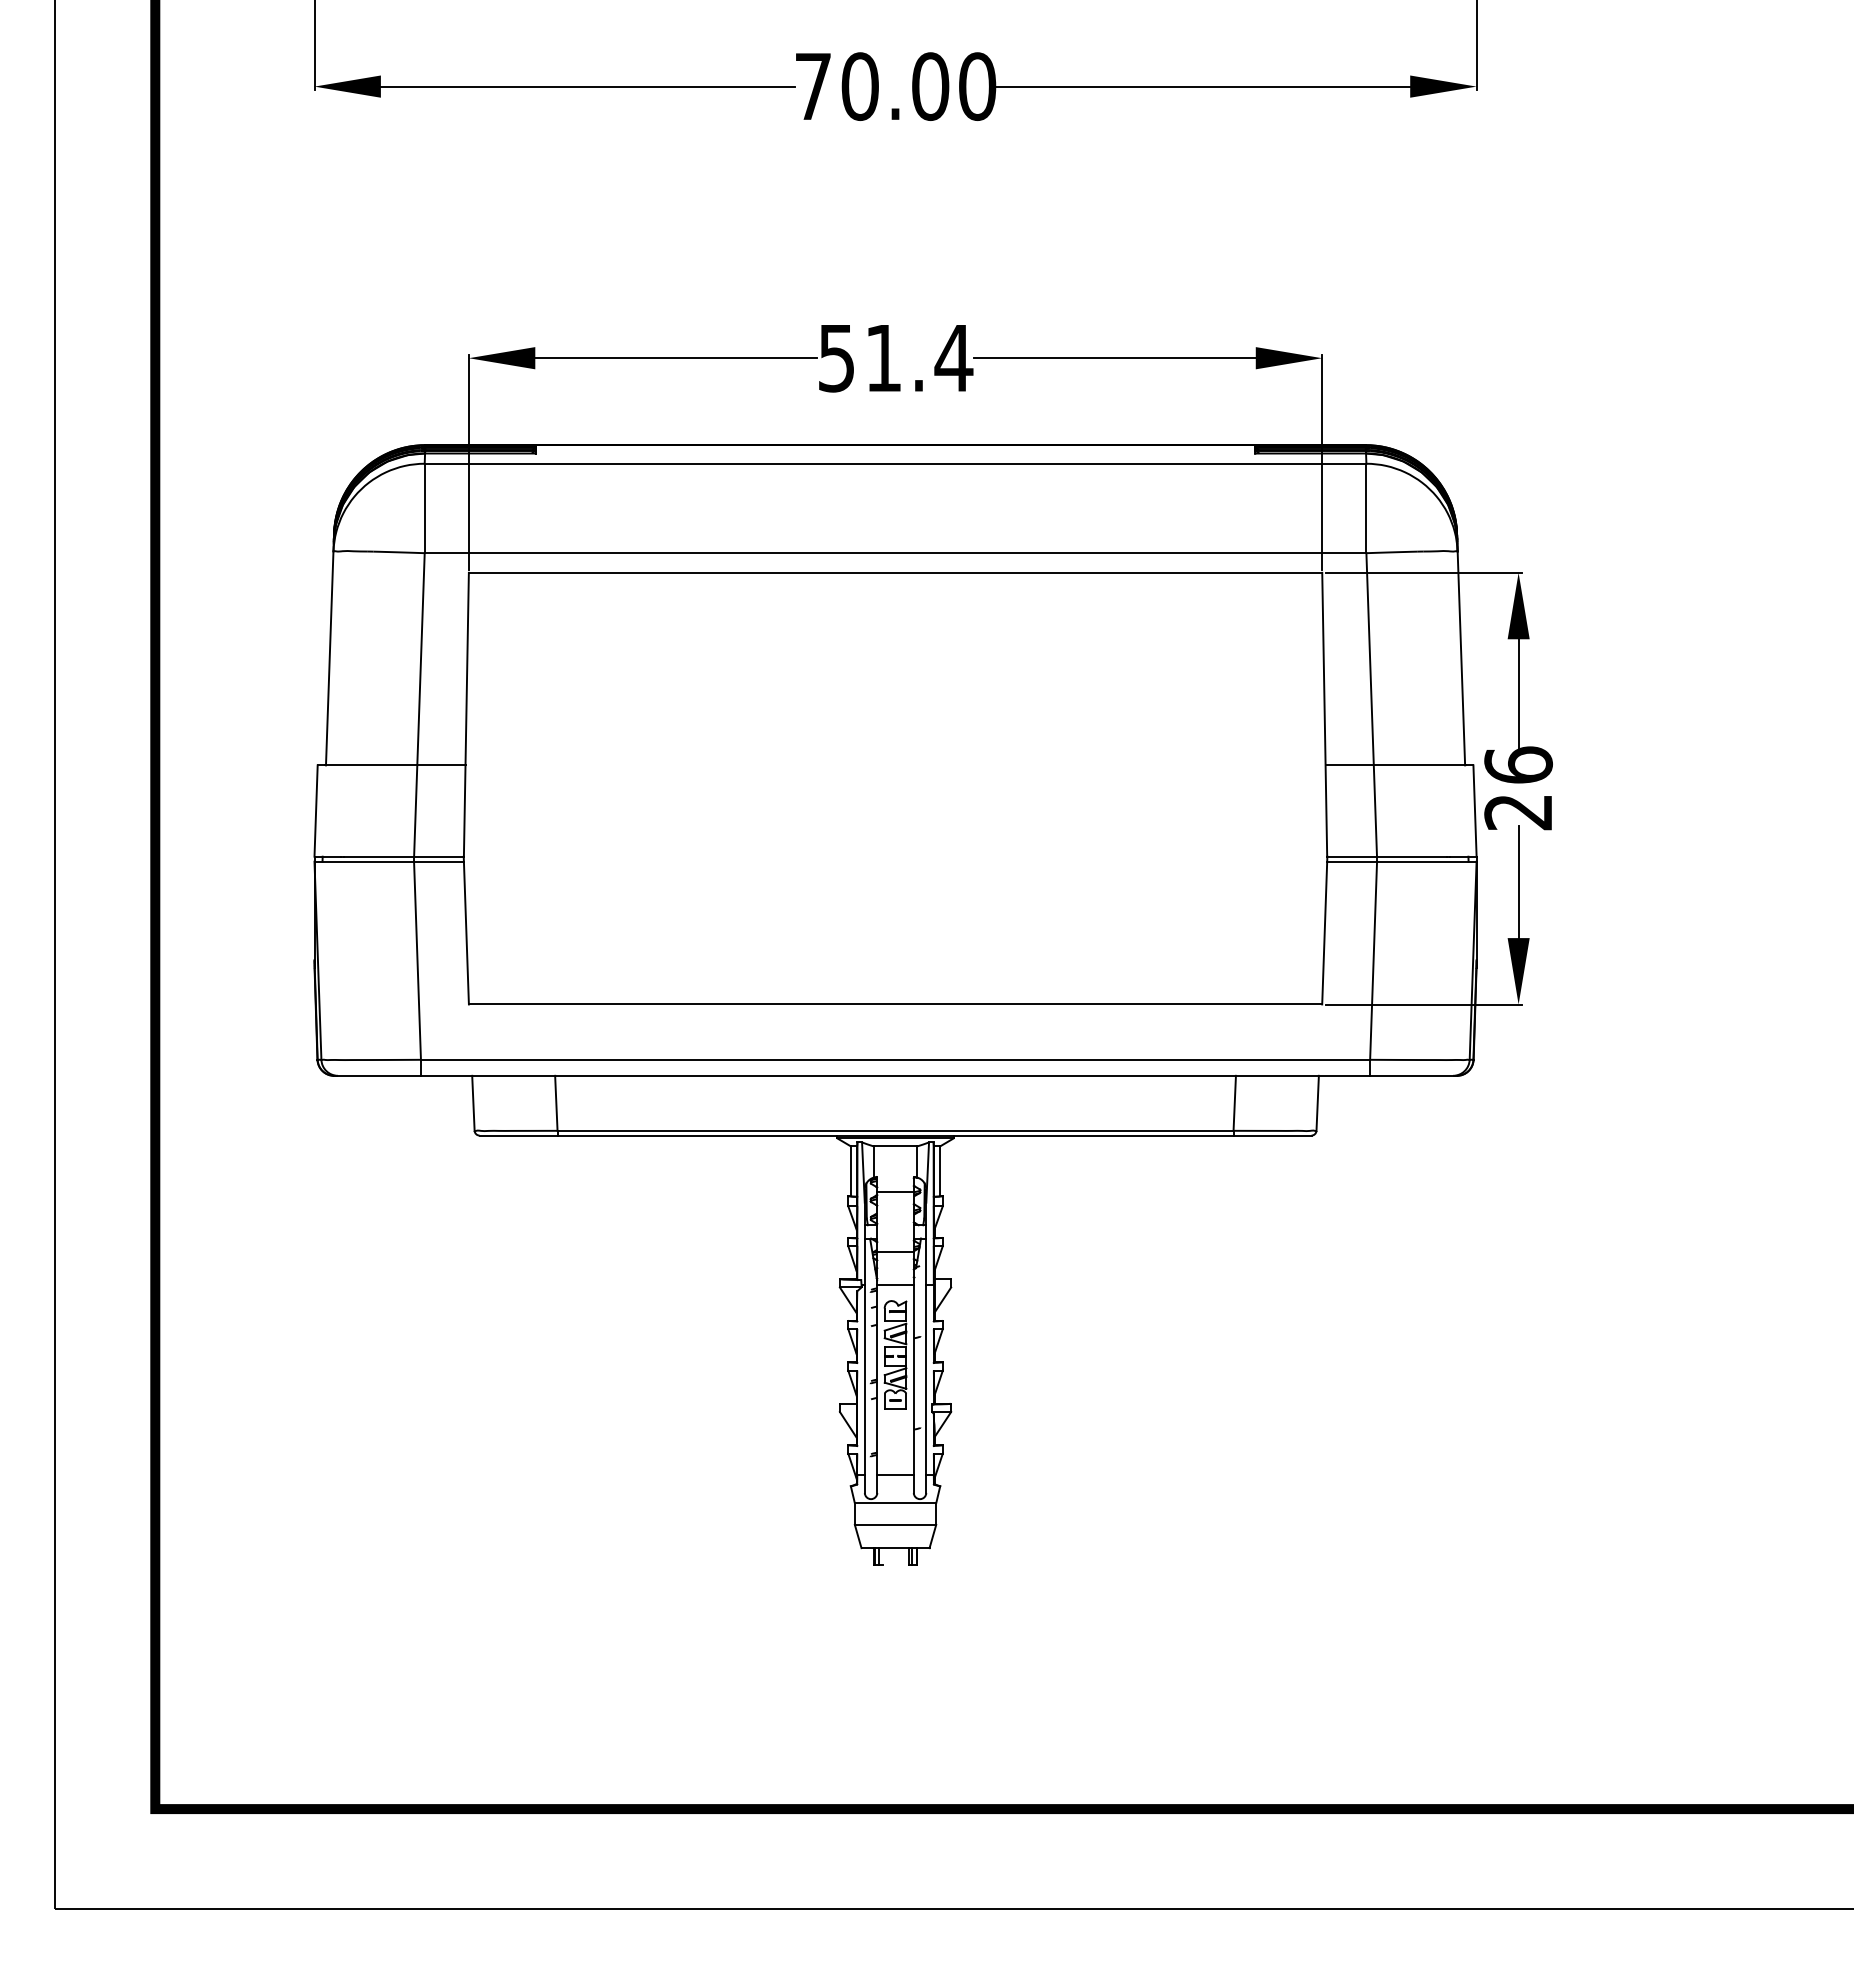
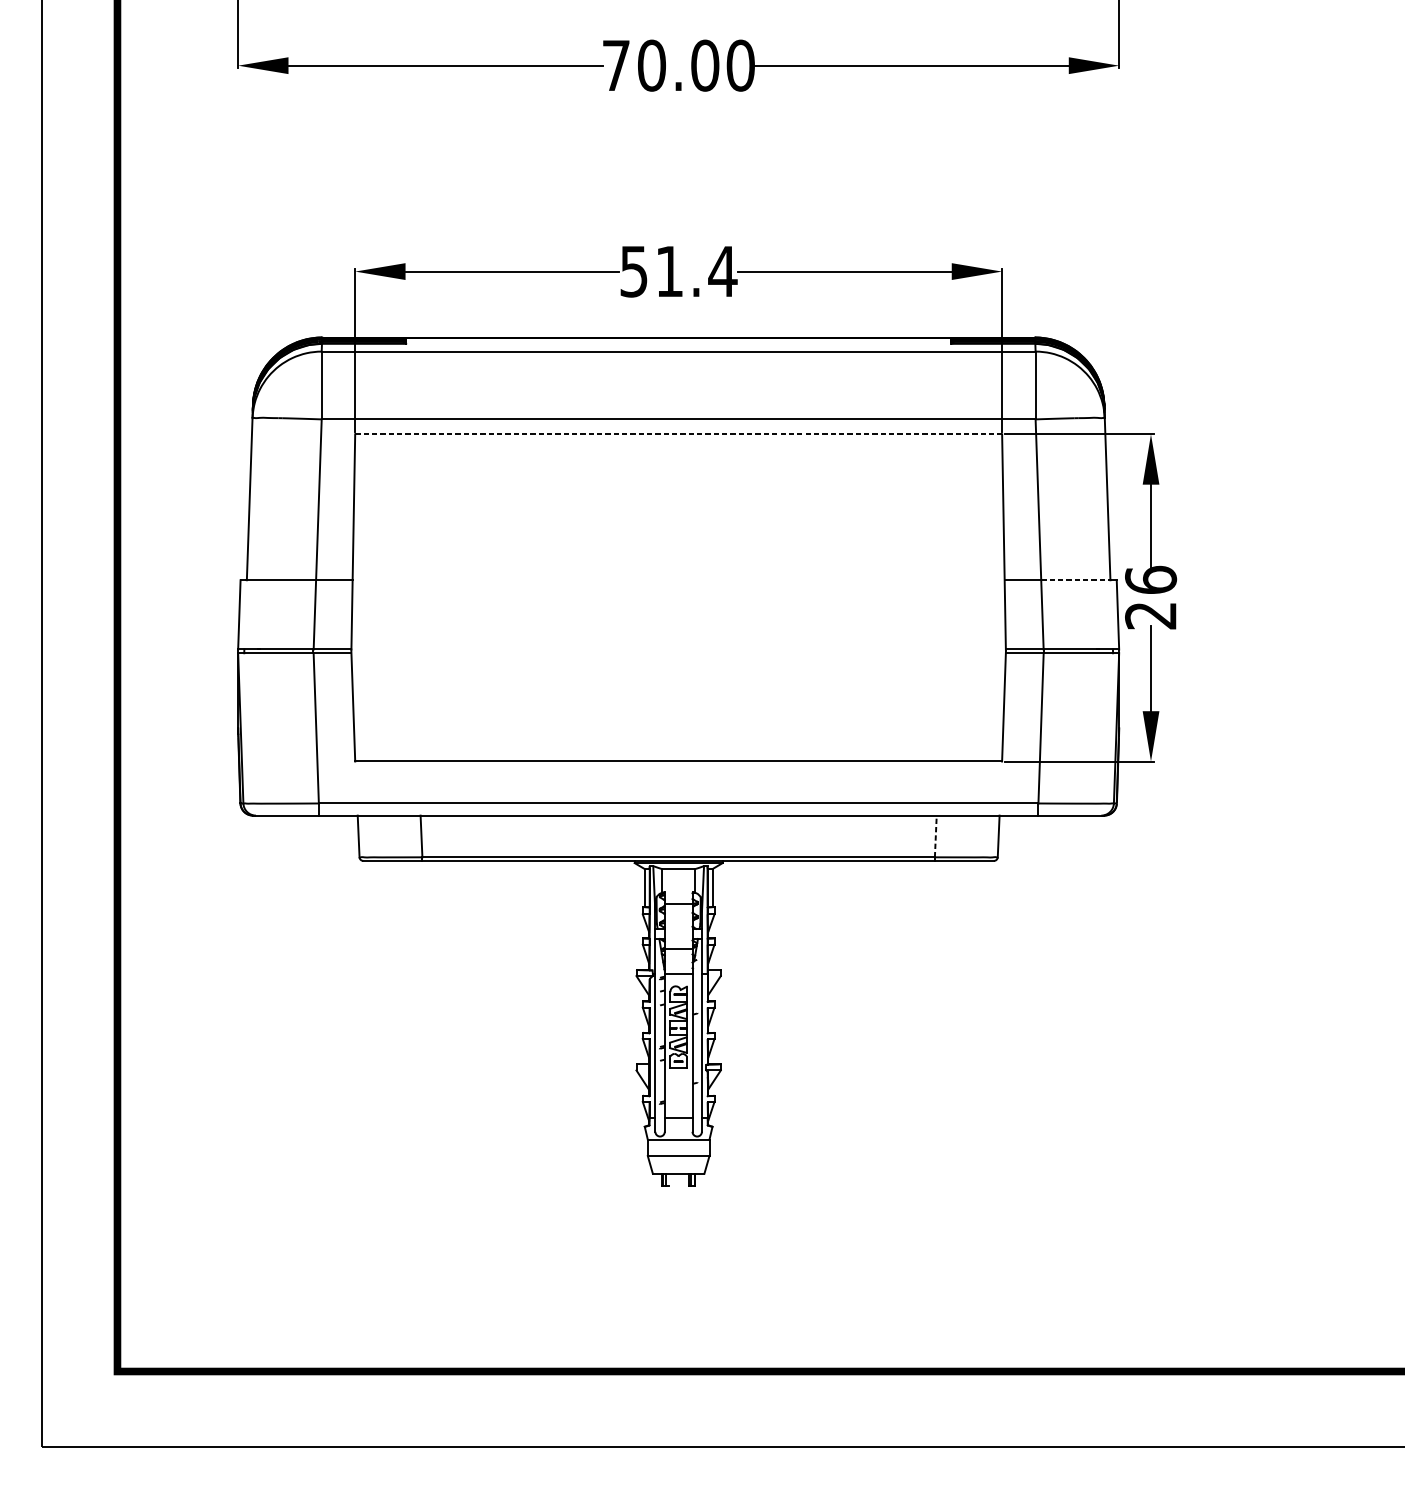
line: (895, 572) -> (678, 434), solid -> dashed
line: (1419, 765) -> (1075, 580), solid -> dashed
line: (1234, 1103) -> (935, 836), solid -> dashed

